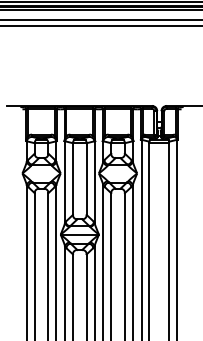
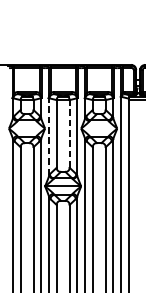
line: (86, 179) -> (69, 134), solid -> dashed
line: (65, 182) -> (49, 137), solid -> dashed

